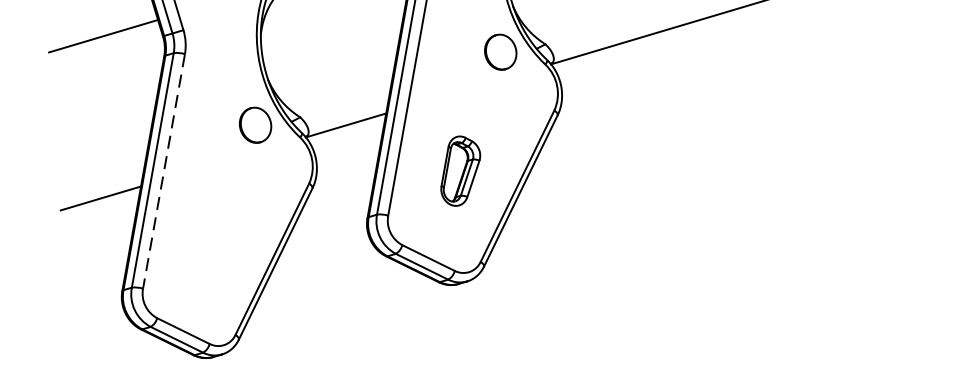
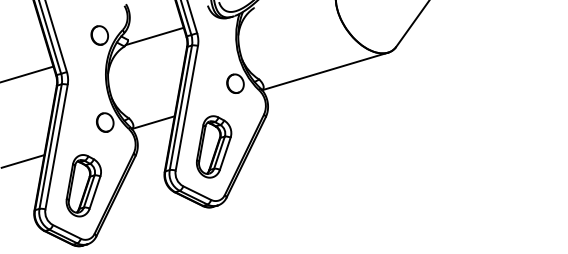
part: (461, 170) -> (214, 146), size x1.67
line: (163, 172) -> (56, 147), dashed -> solid
part: (214, 243) -> (83, 185), added

